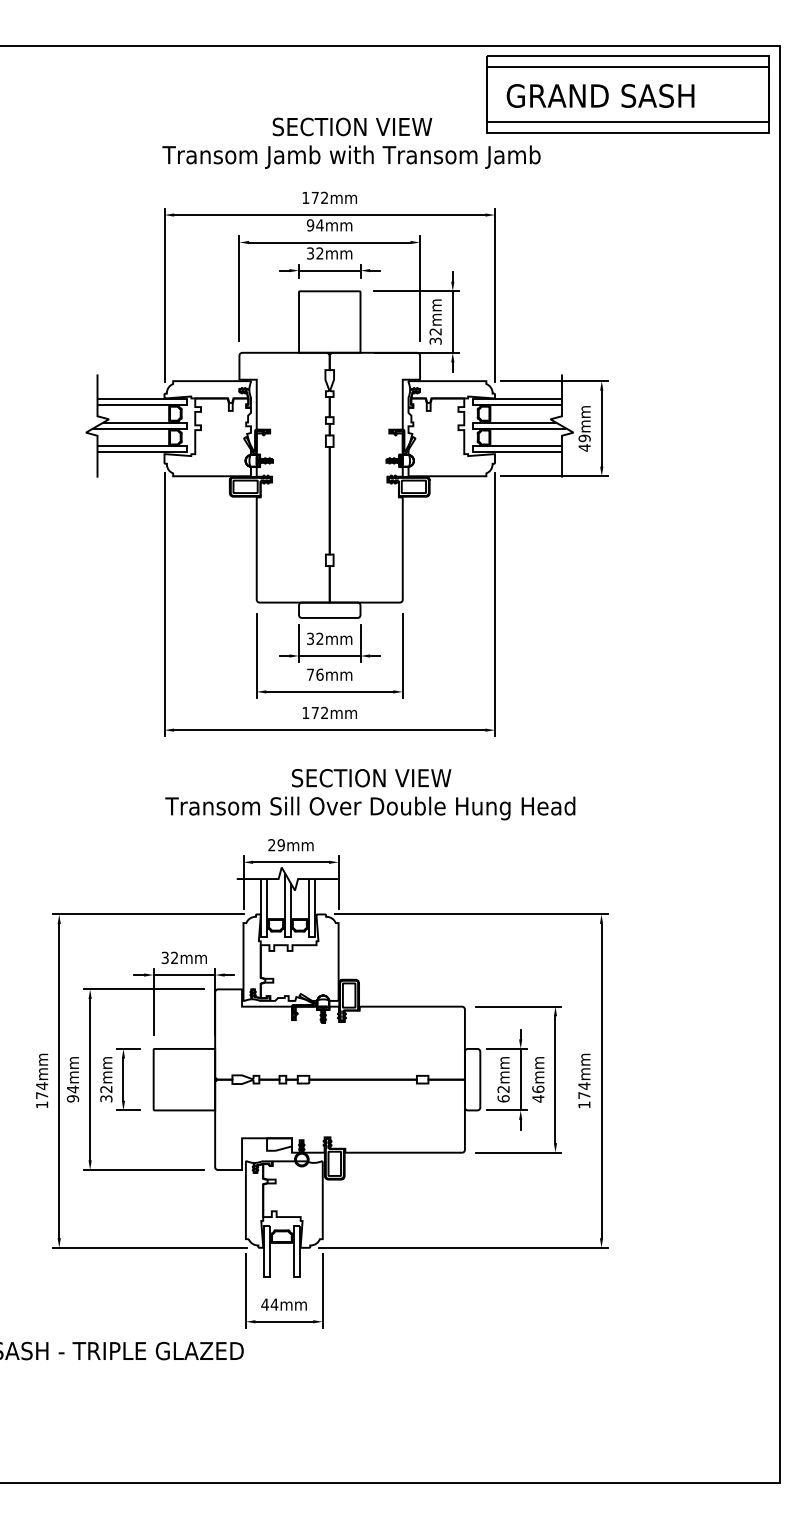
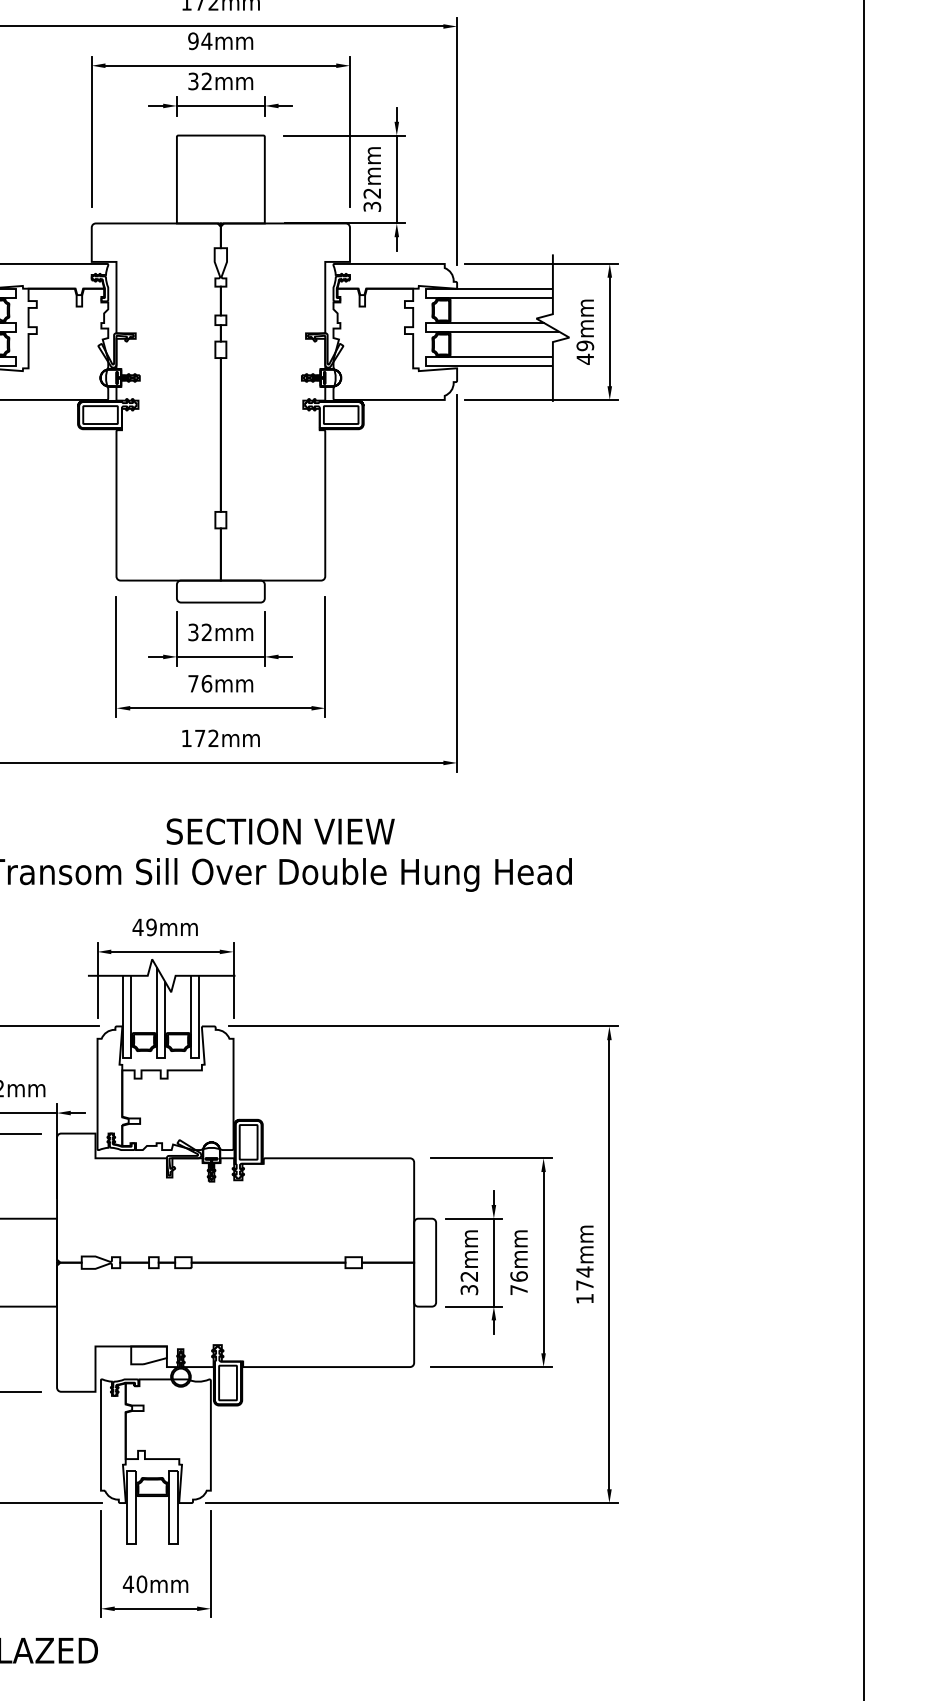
text: (271, 845) -> (137, 927), 29mm -> 49mm
text: (503, 1098) -> (469, 1289), 62mm -> 32mm
text: (538, 1098) -> (519, 1289), 46mm -> 76mm
text: (274, 1304) -> (141, 1584), 44mm -> 40mm

